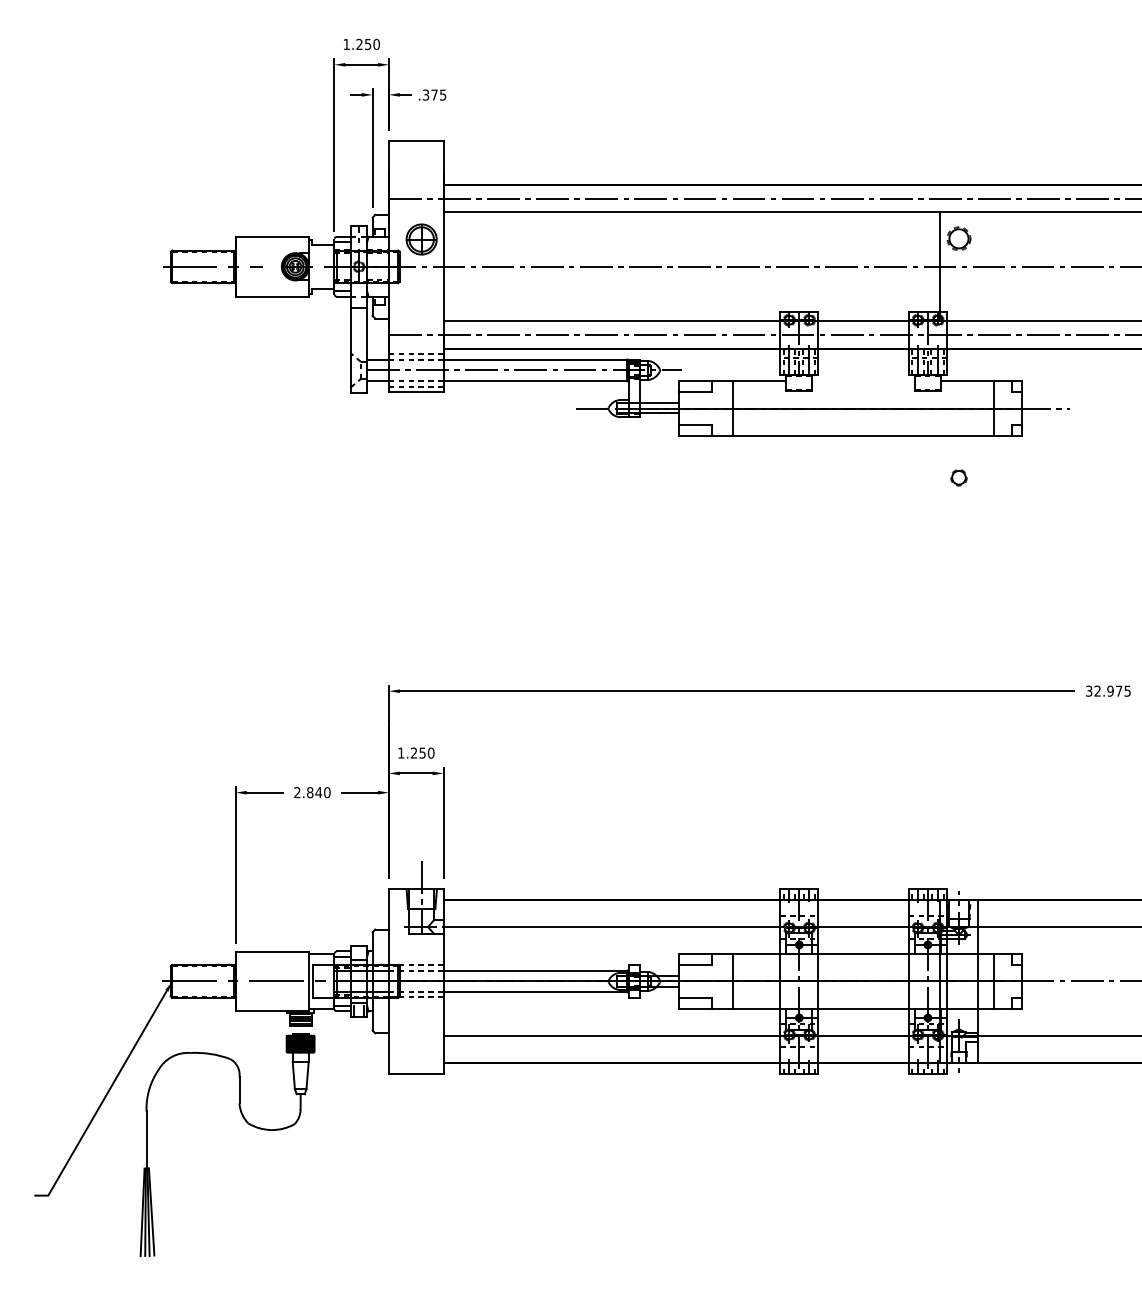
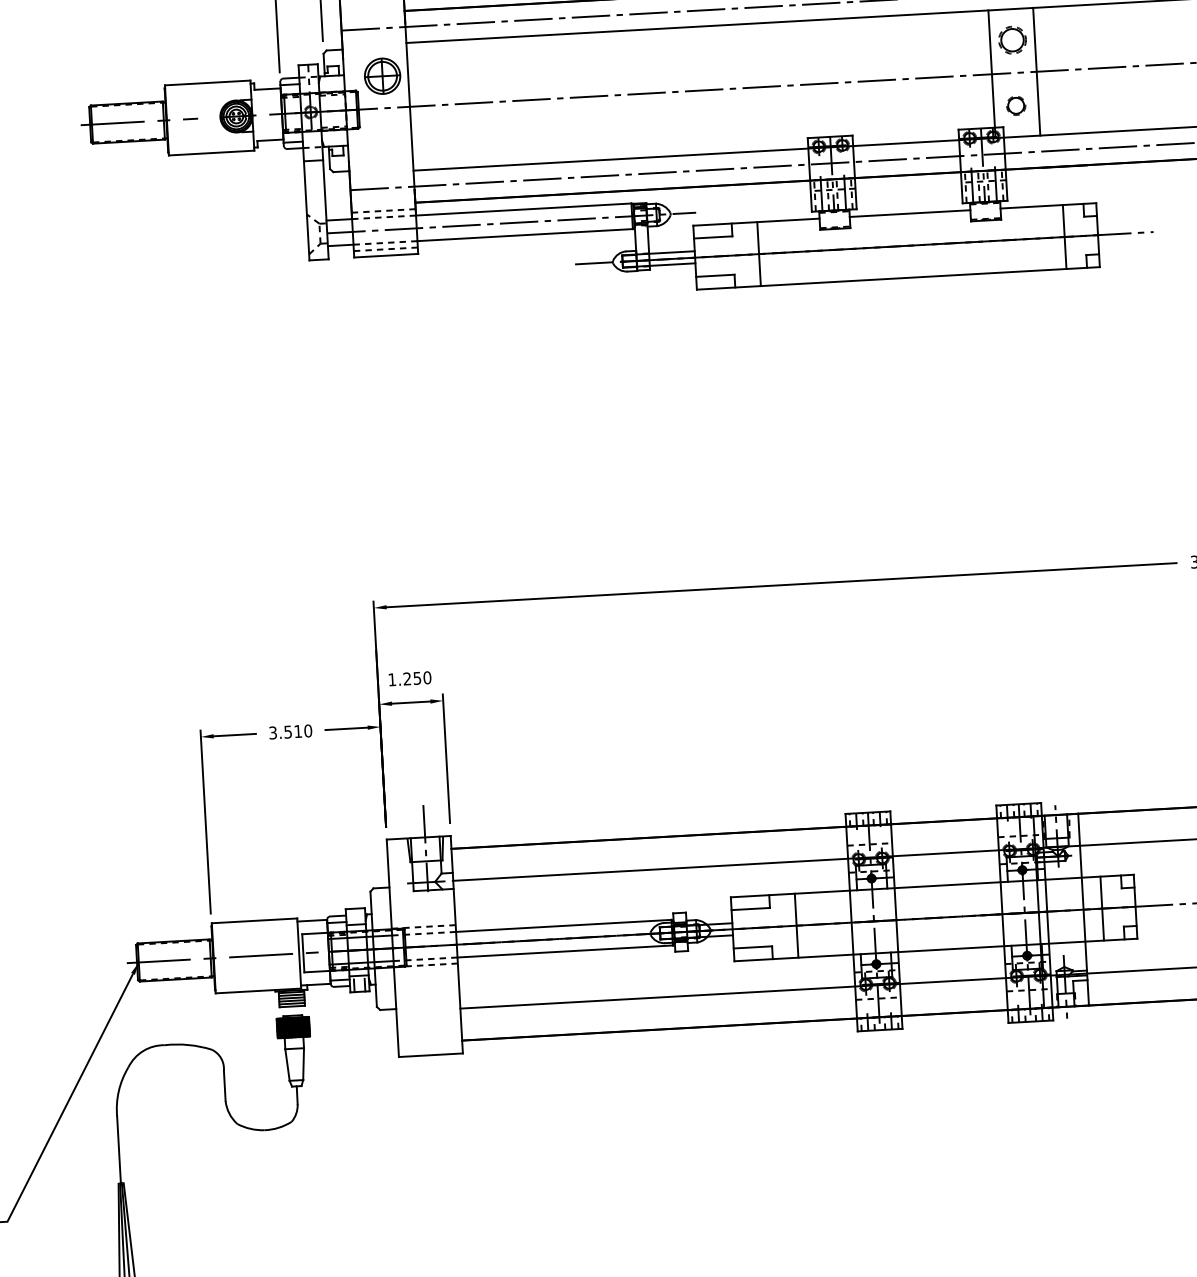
line: (978, 266) -> (1037, 71), added
line: (863, 381) -> (909, 213), added
circle: (958, 477) -> (1015, 105), moved
text: (308, 792) -> (286, 732), 2.840 -> 3.510

